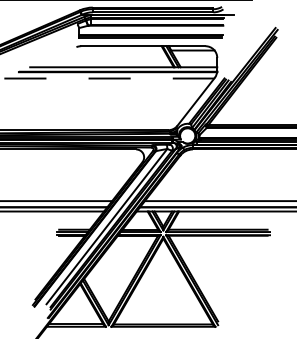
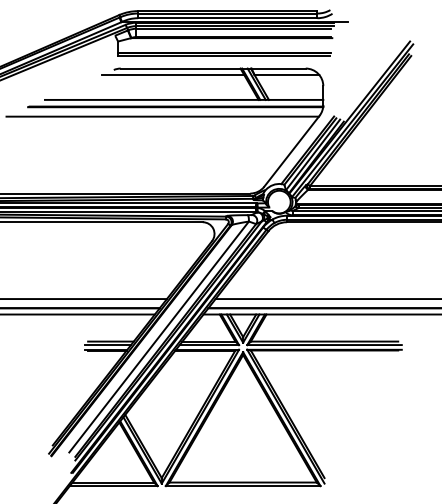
line: (116, 50) -> (173, 74), added
line: (109, 78) -> (162, 116), dashed -> solid

